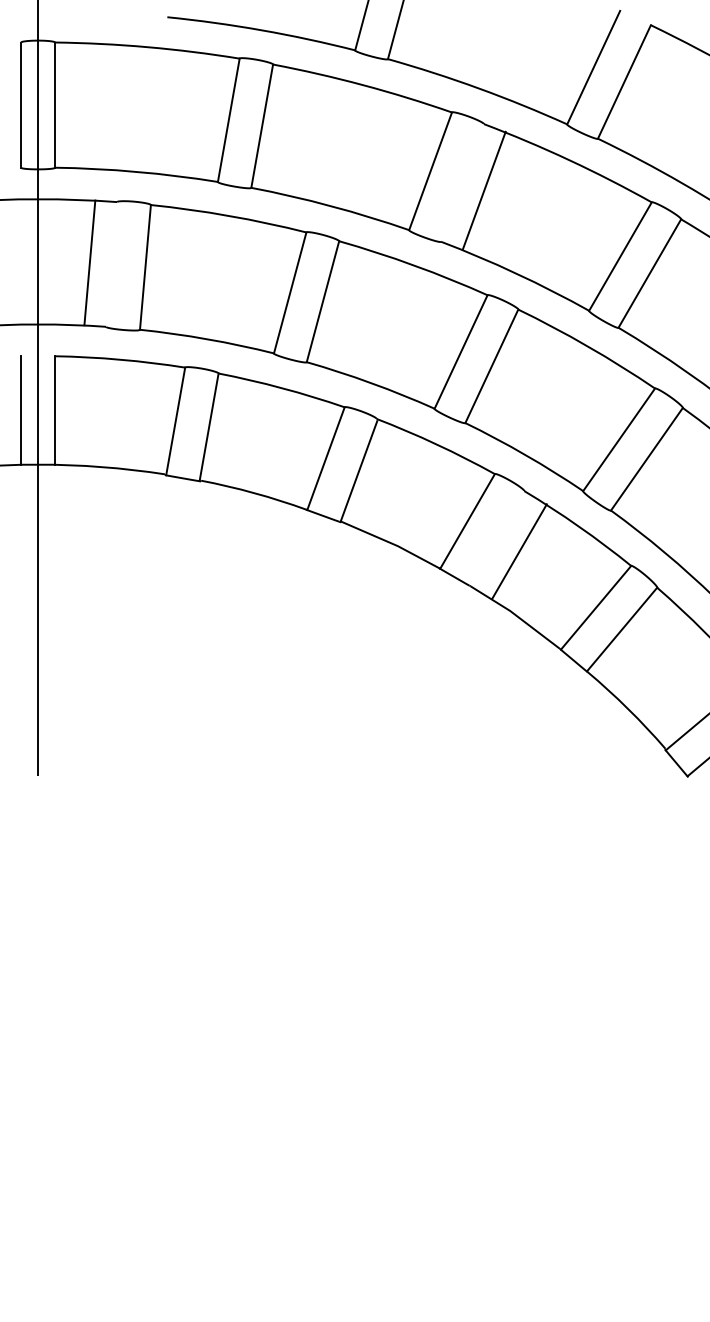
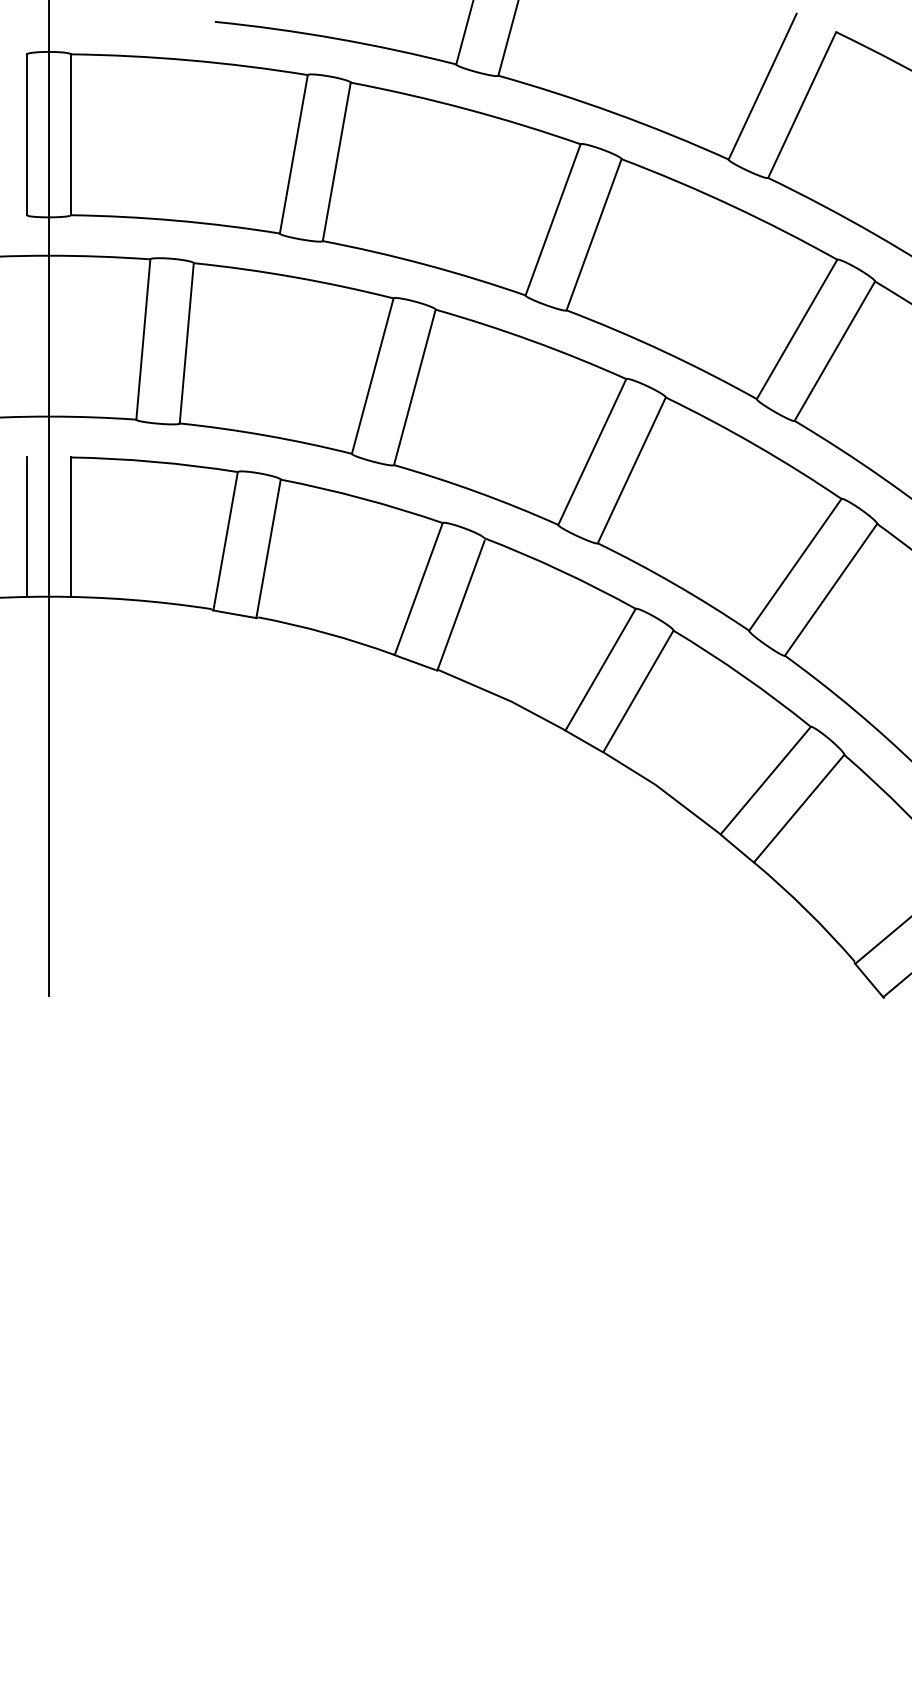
line: (483, 190) -> (593, 234), moved
line: (89, 262) -> (143, 339), moved
line: (519, 551) -> (638, 691), moved

